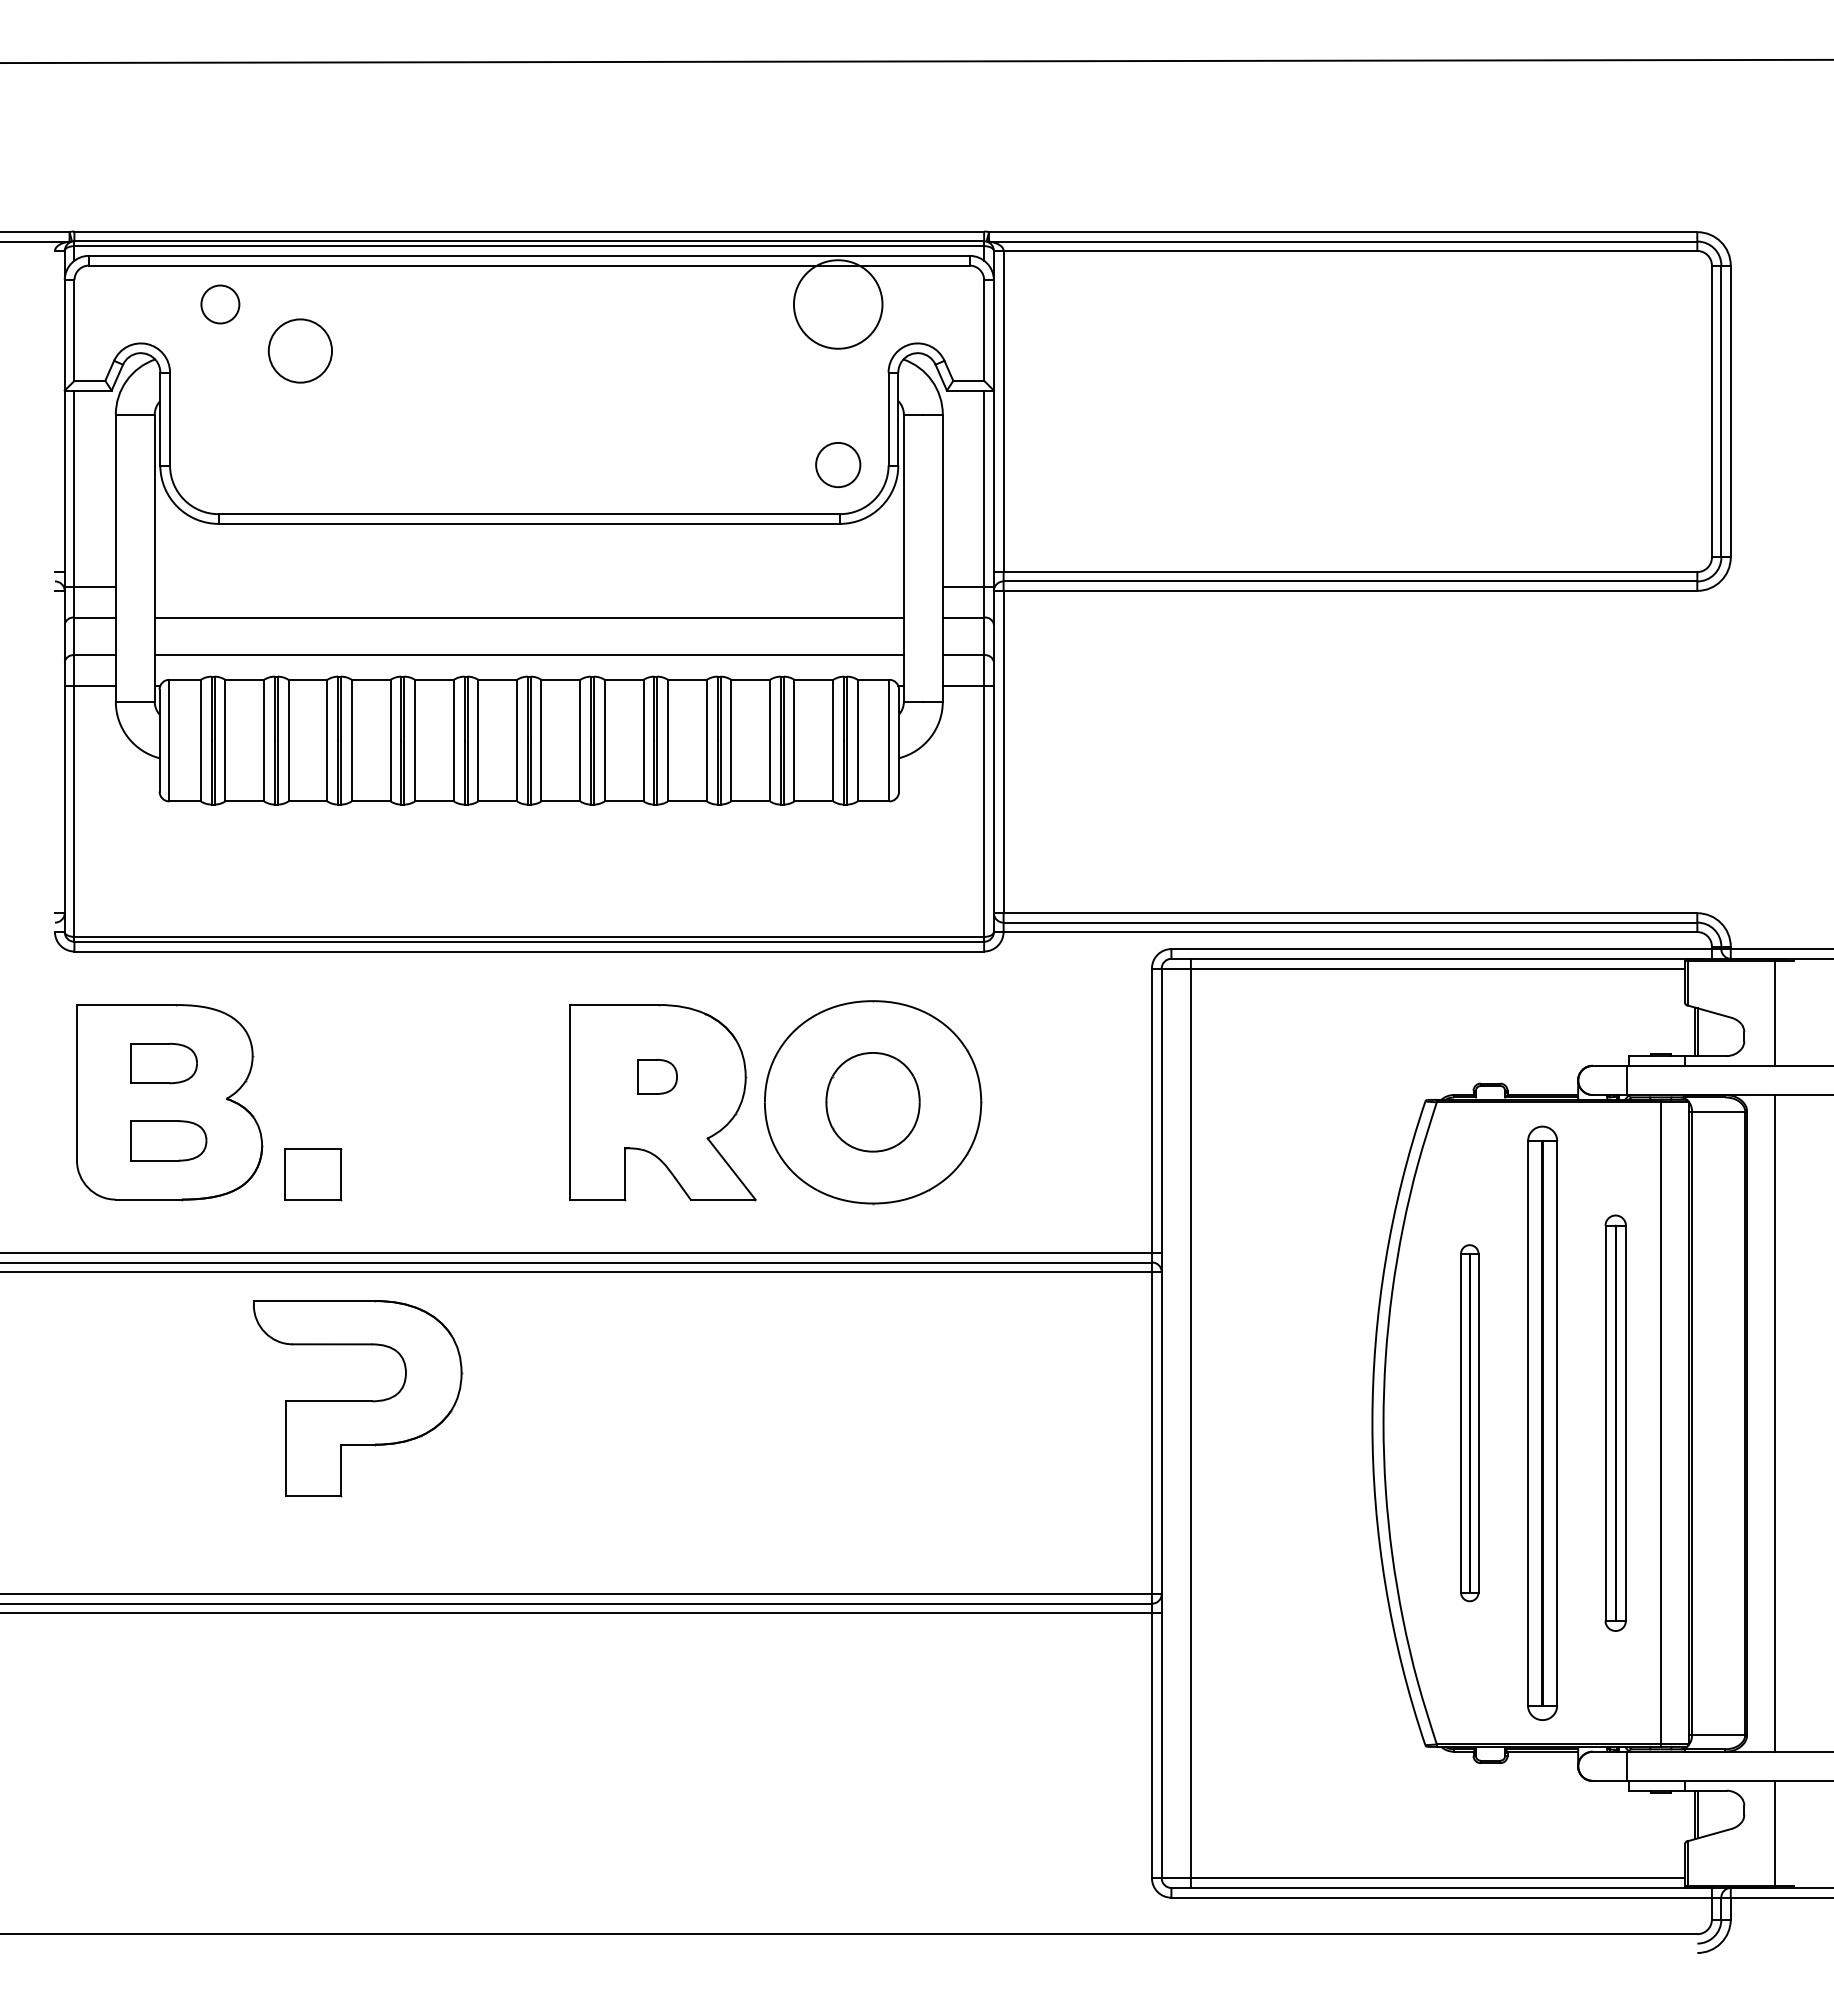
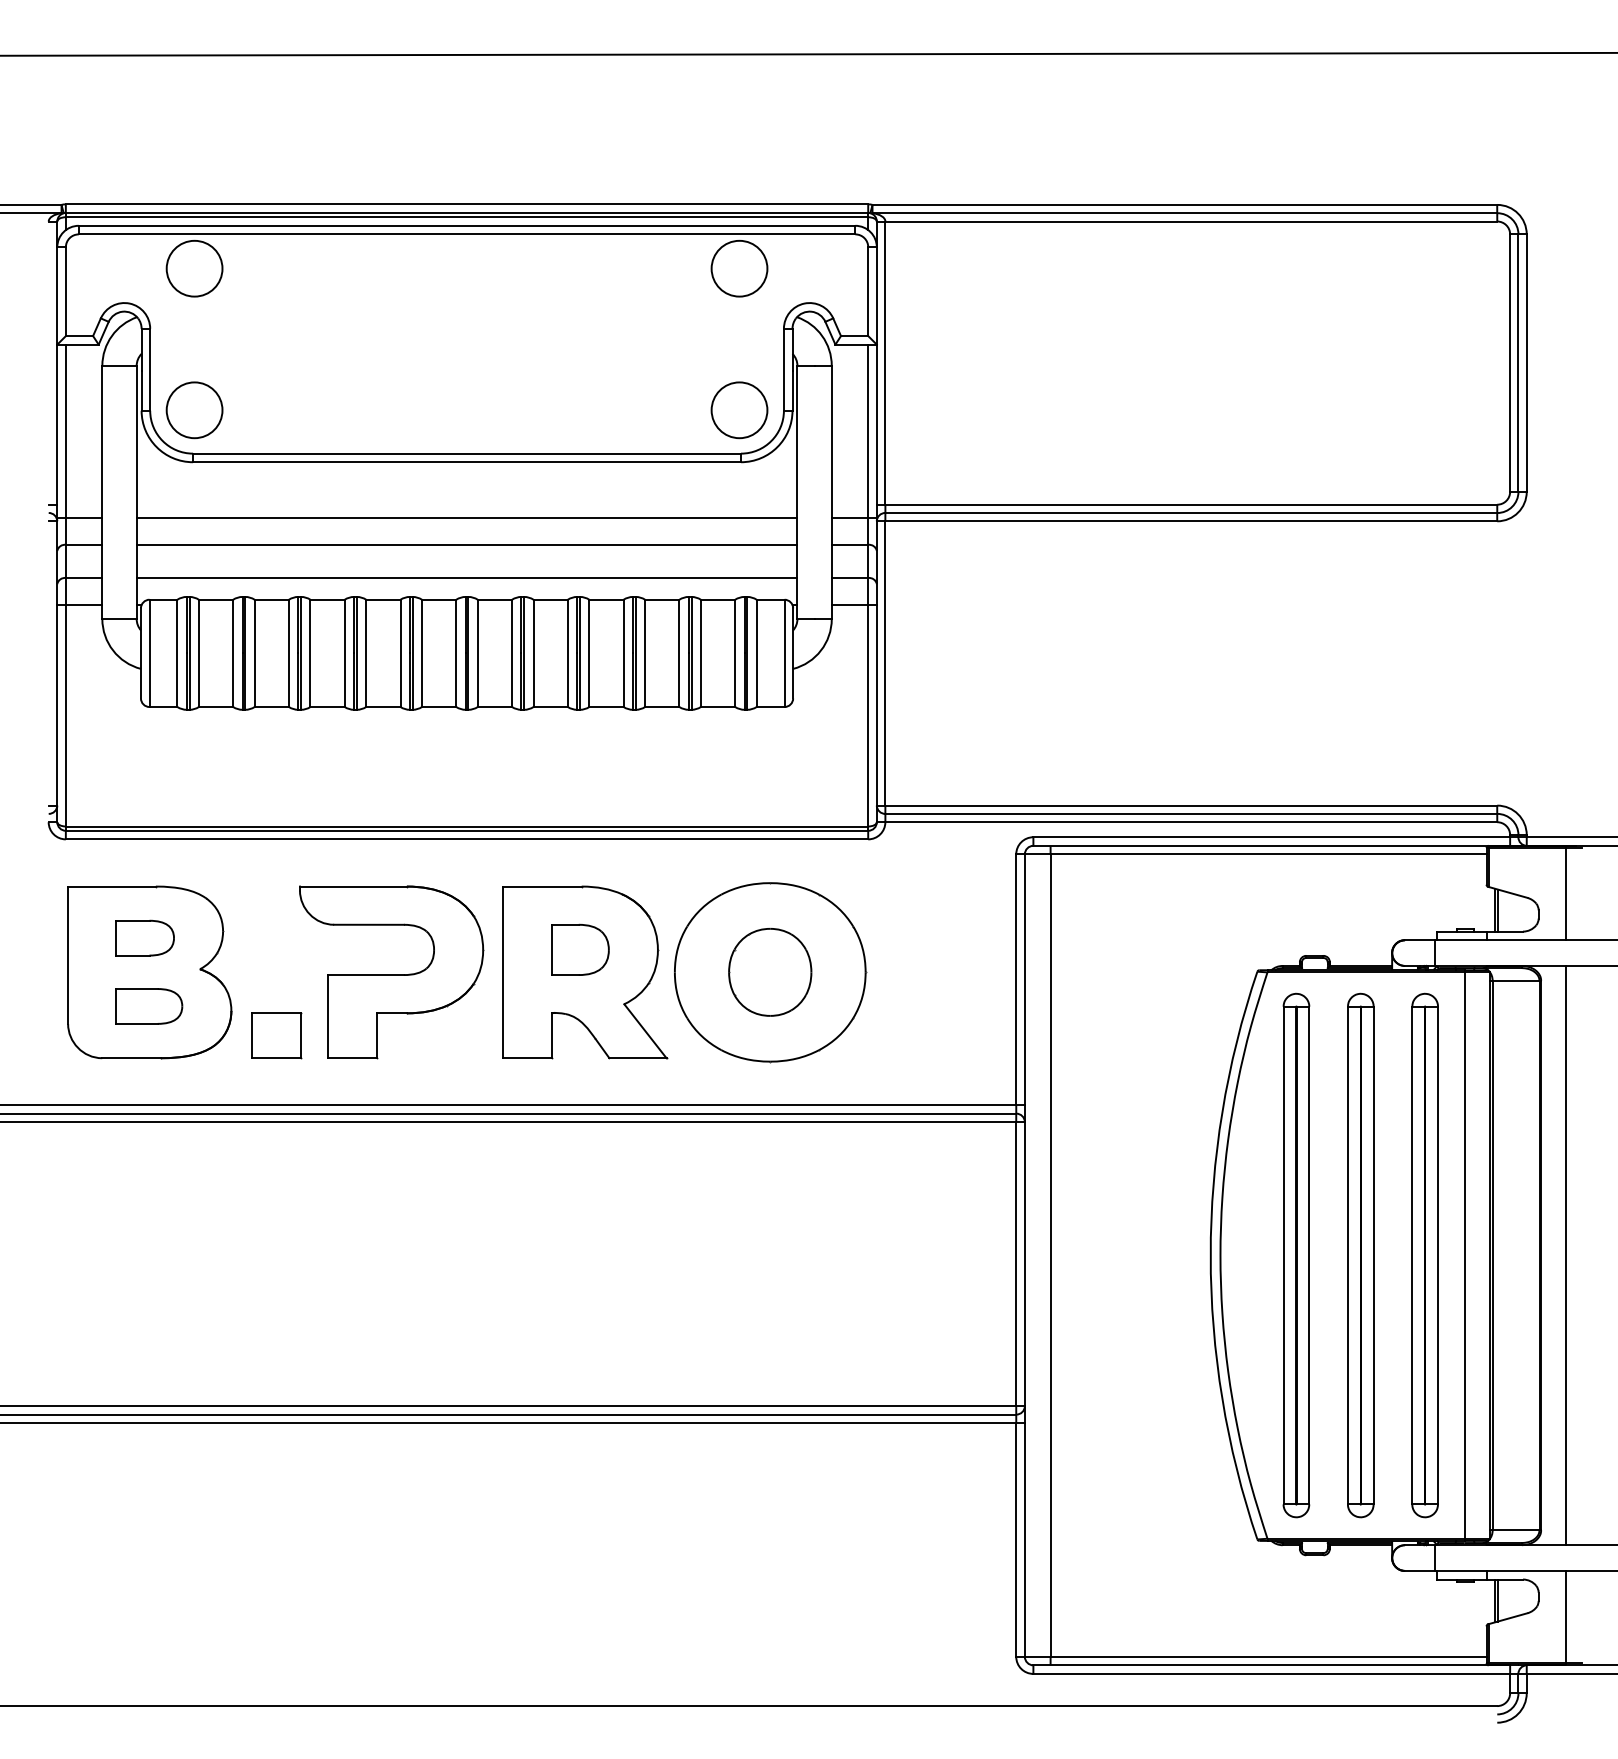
circle: (220, 304) -> (194, 268), size x1.67
circle: (837, 304) -> (738, 268), size x0.71
circle: (299, 350) -> (193, 409), moved
circle: (837, 464) -> (738, 409), size x1.43
line: (528, 586) -> (466, 517), added
part: (657, 1076) -> (580, 949), size x1.67
part: (358, 1398) -> (392, 972), moved
part: (1469, 1422) -> (1296, 1254), size x1.67
part: (1615, 1422) -> (1425, 1254), size x1.43

